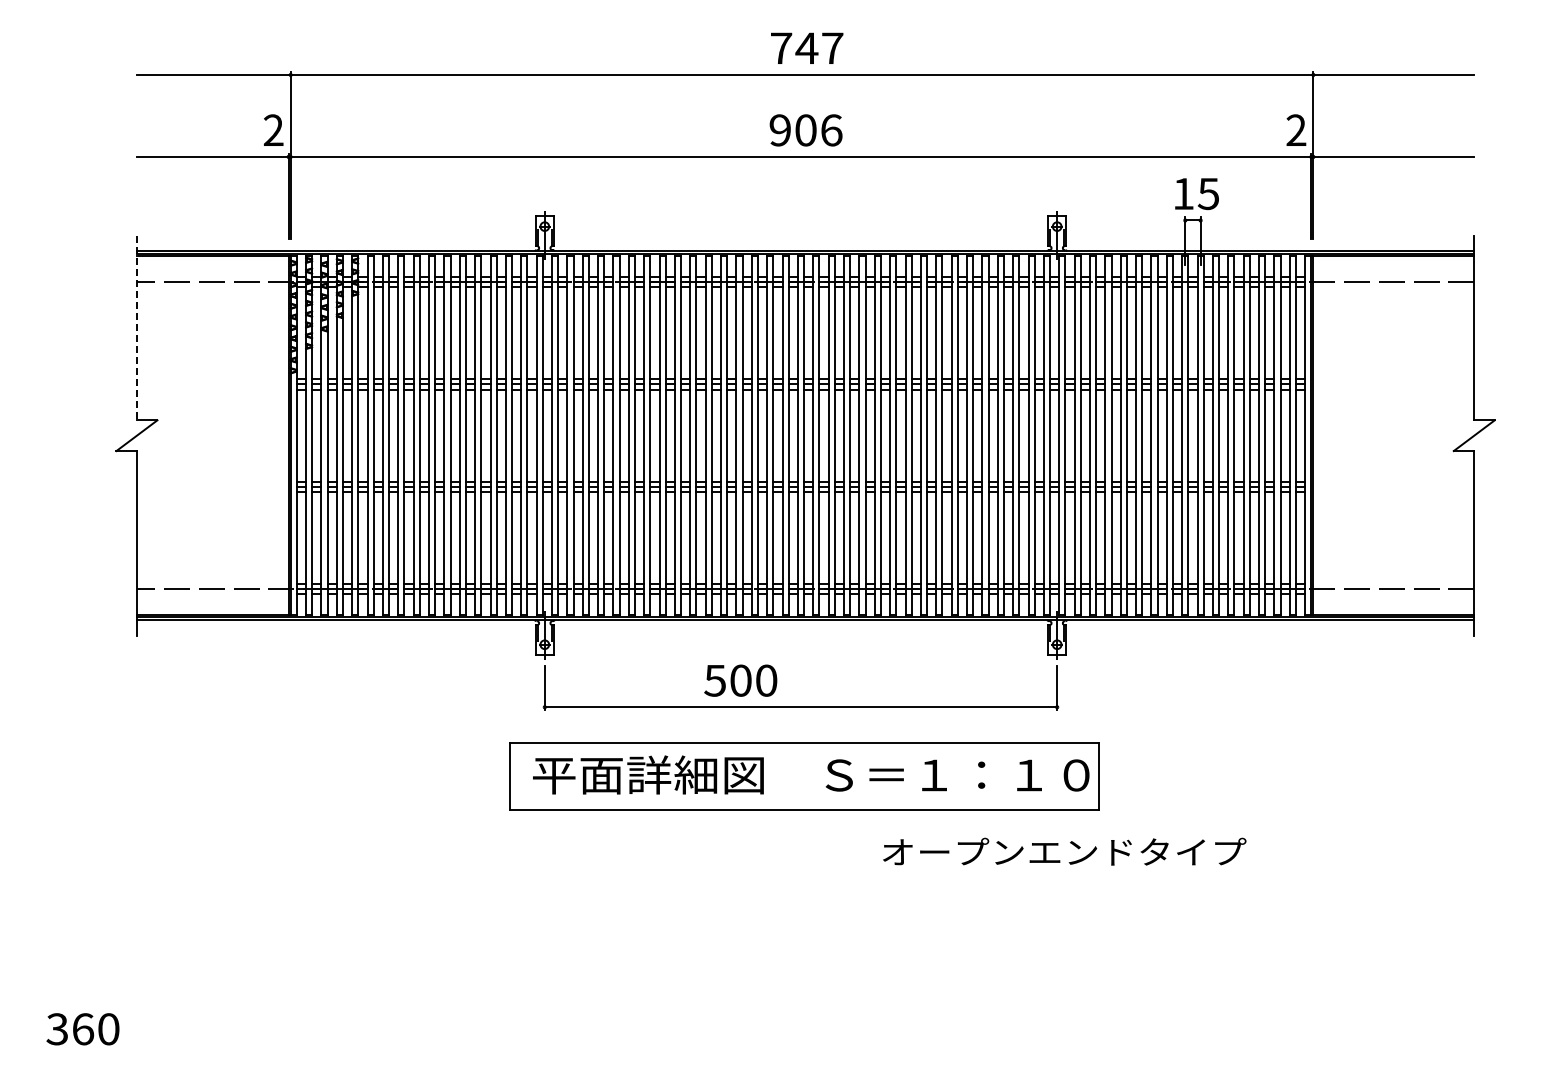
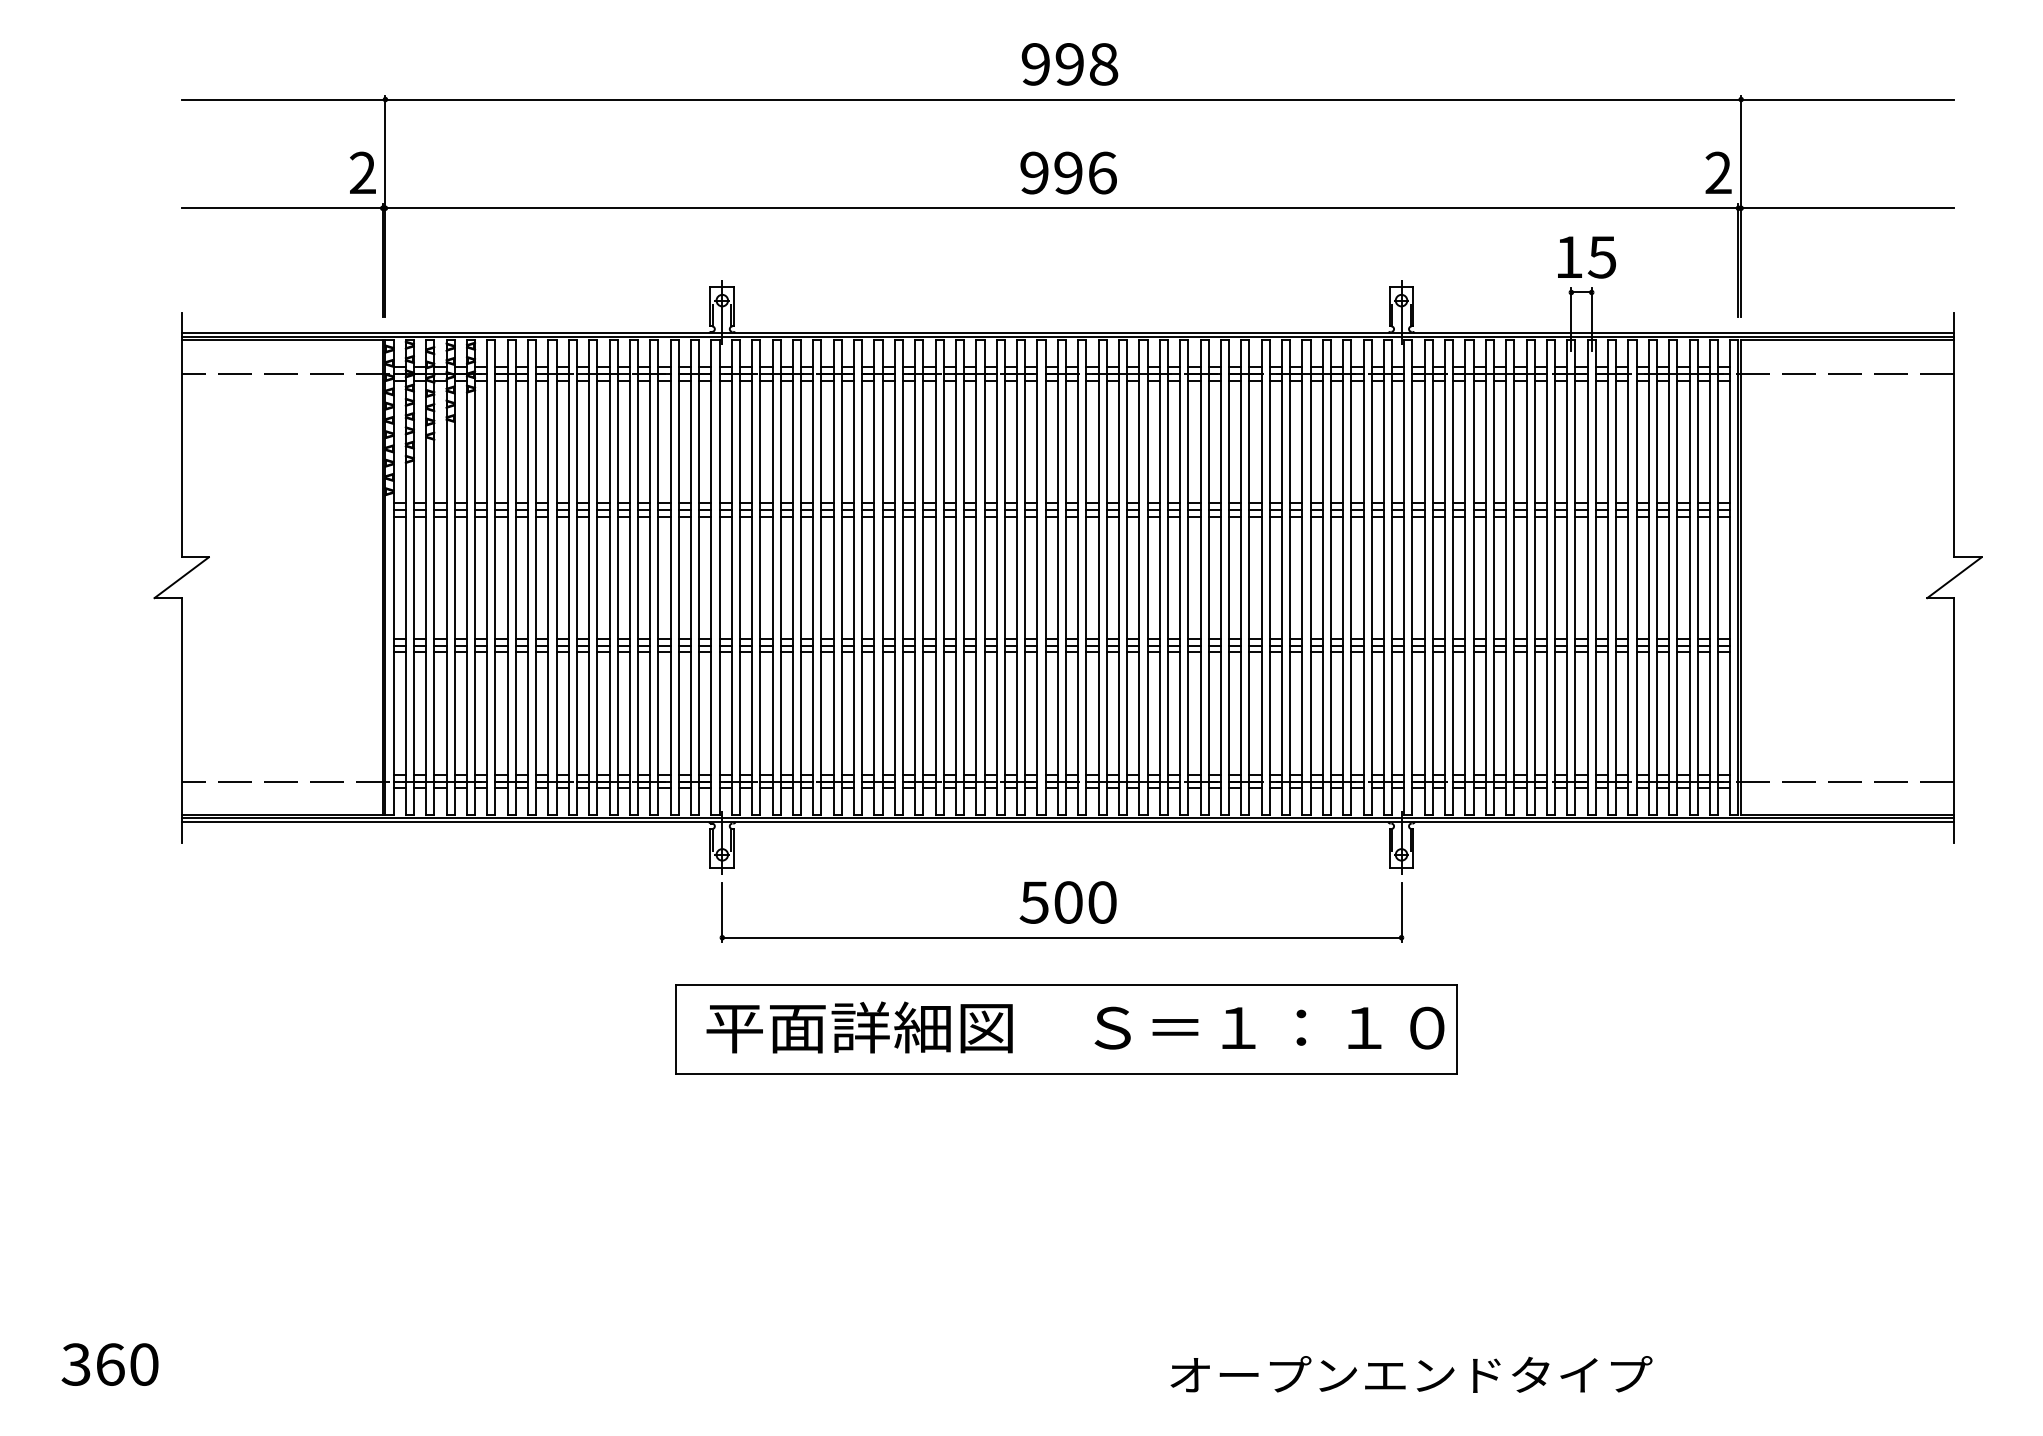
text: (806, 48) -> (1069, 64), 747 -> 998
text: (805, 130) -> (1067, 173), 906 -> 996
line: (136, 328) -> (181, 435), dashed -> solid
text: (740, 680) -> (1067, 902), moved
text: (1064, 851) -> (1411, 1374), moved

